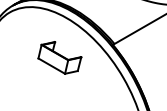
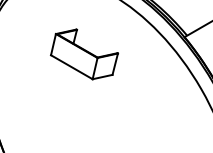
part: (59, 57) -> (83, 53), moved

